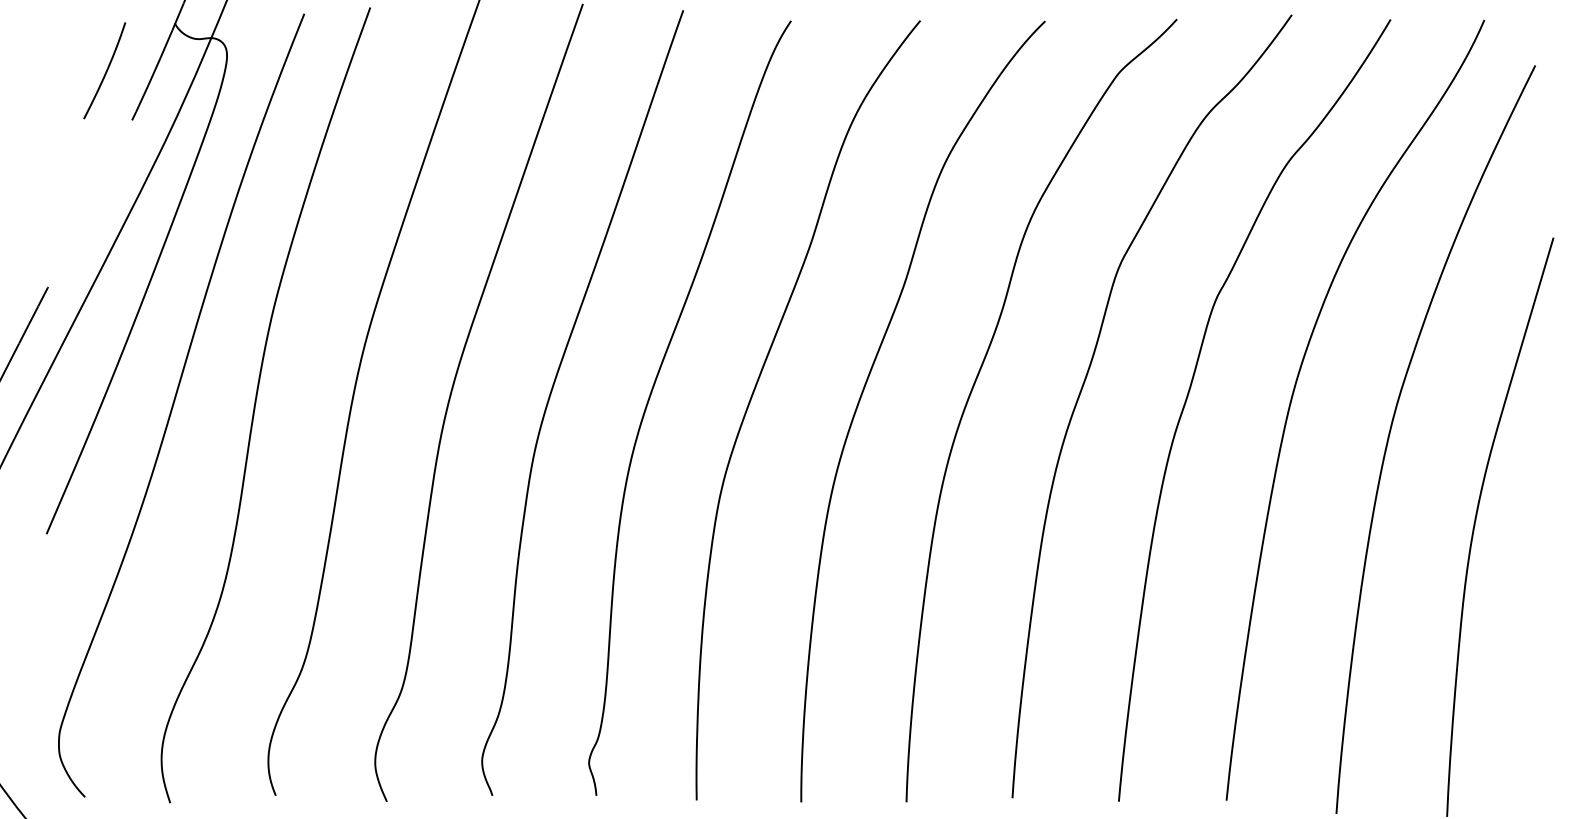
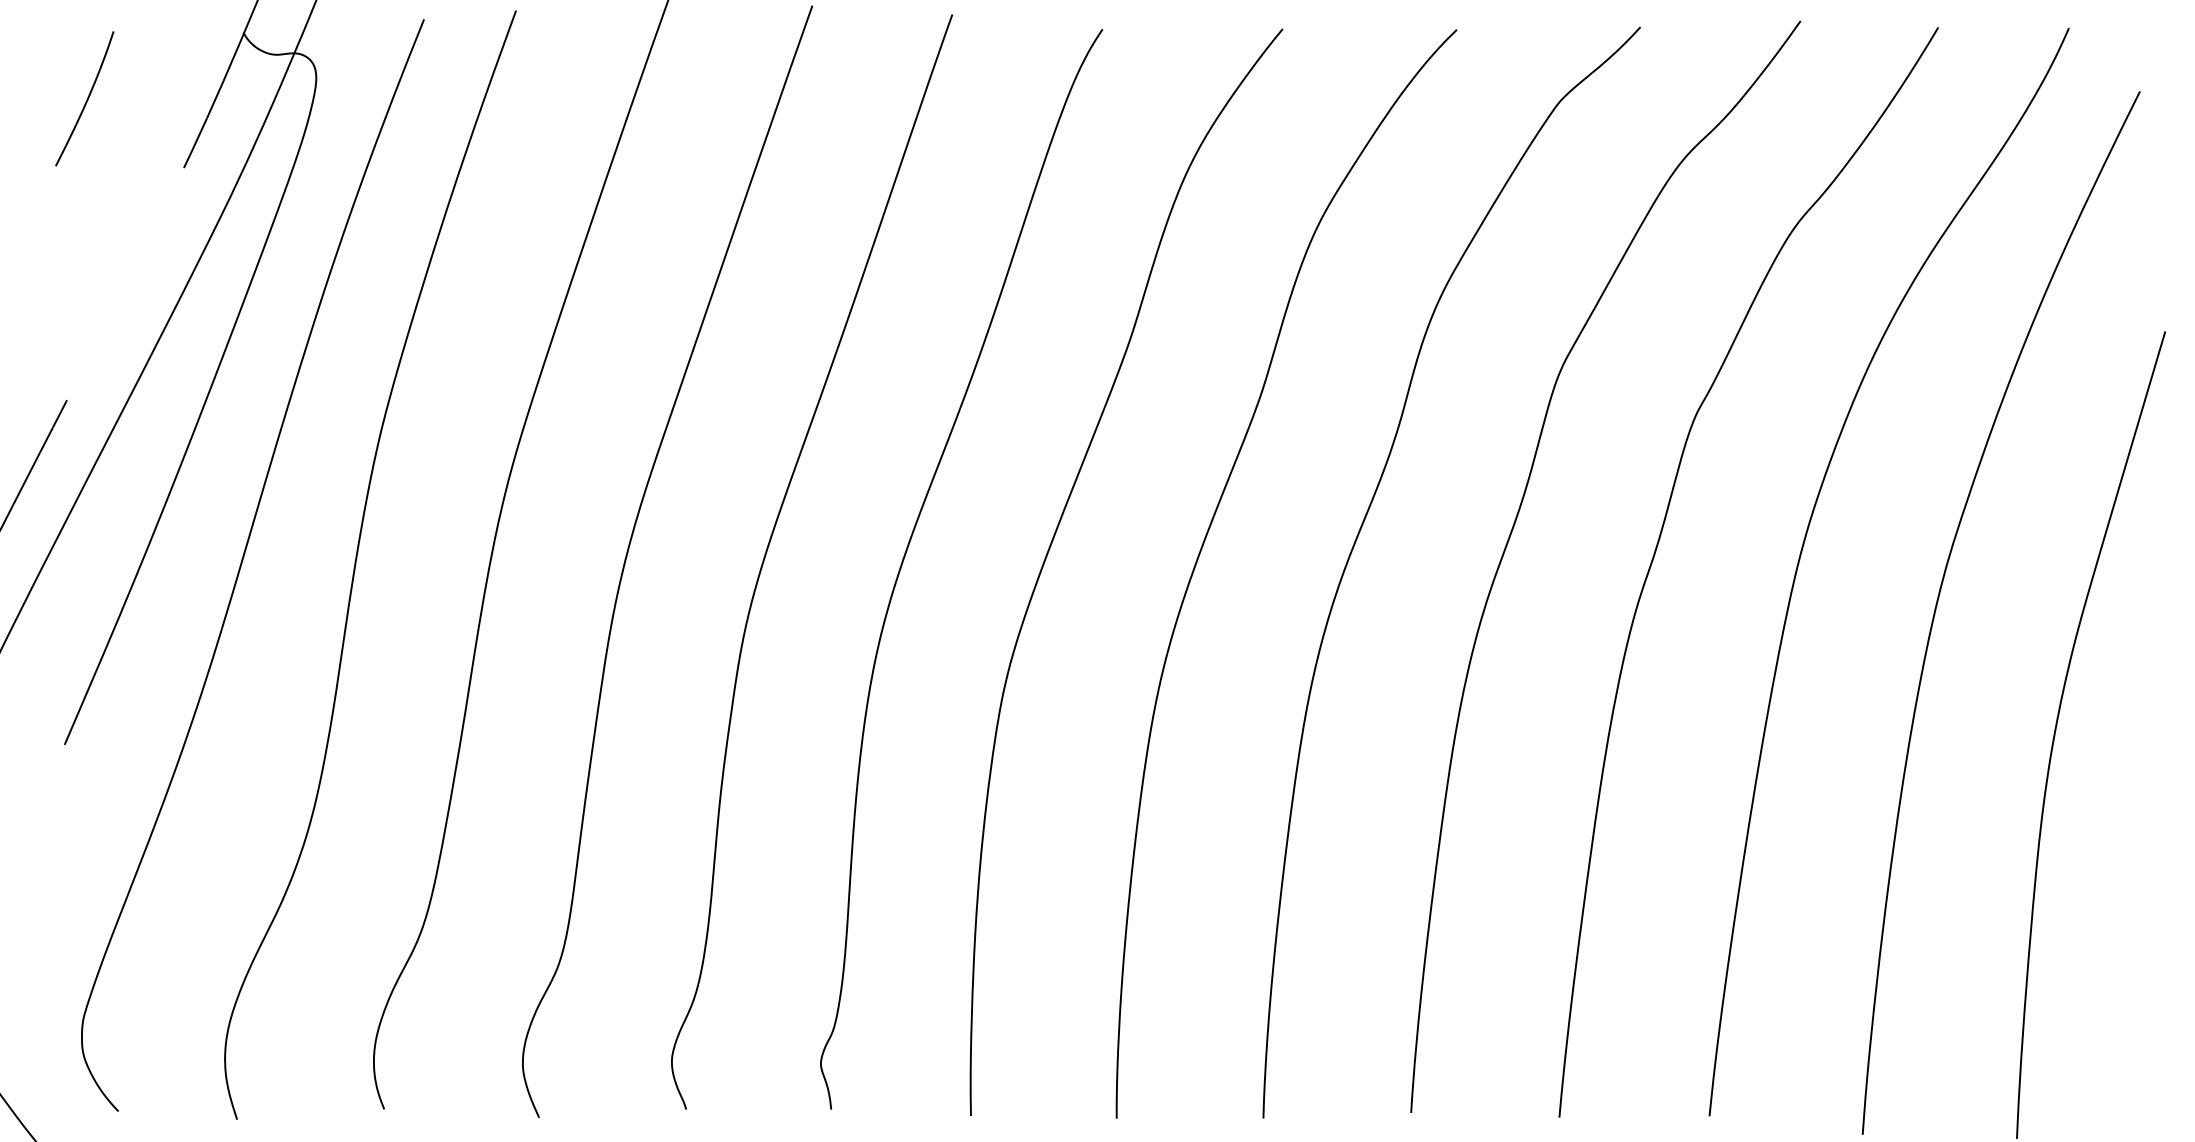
curve: (105, 71) -> (86, 99), moved

